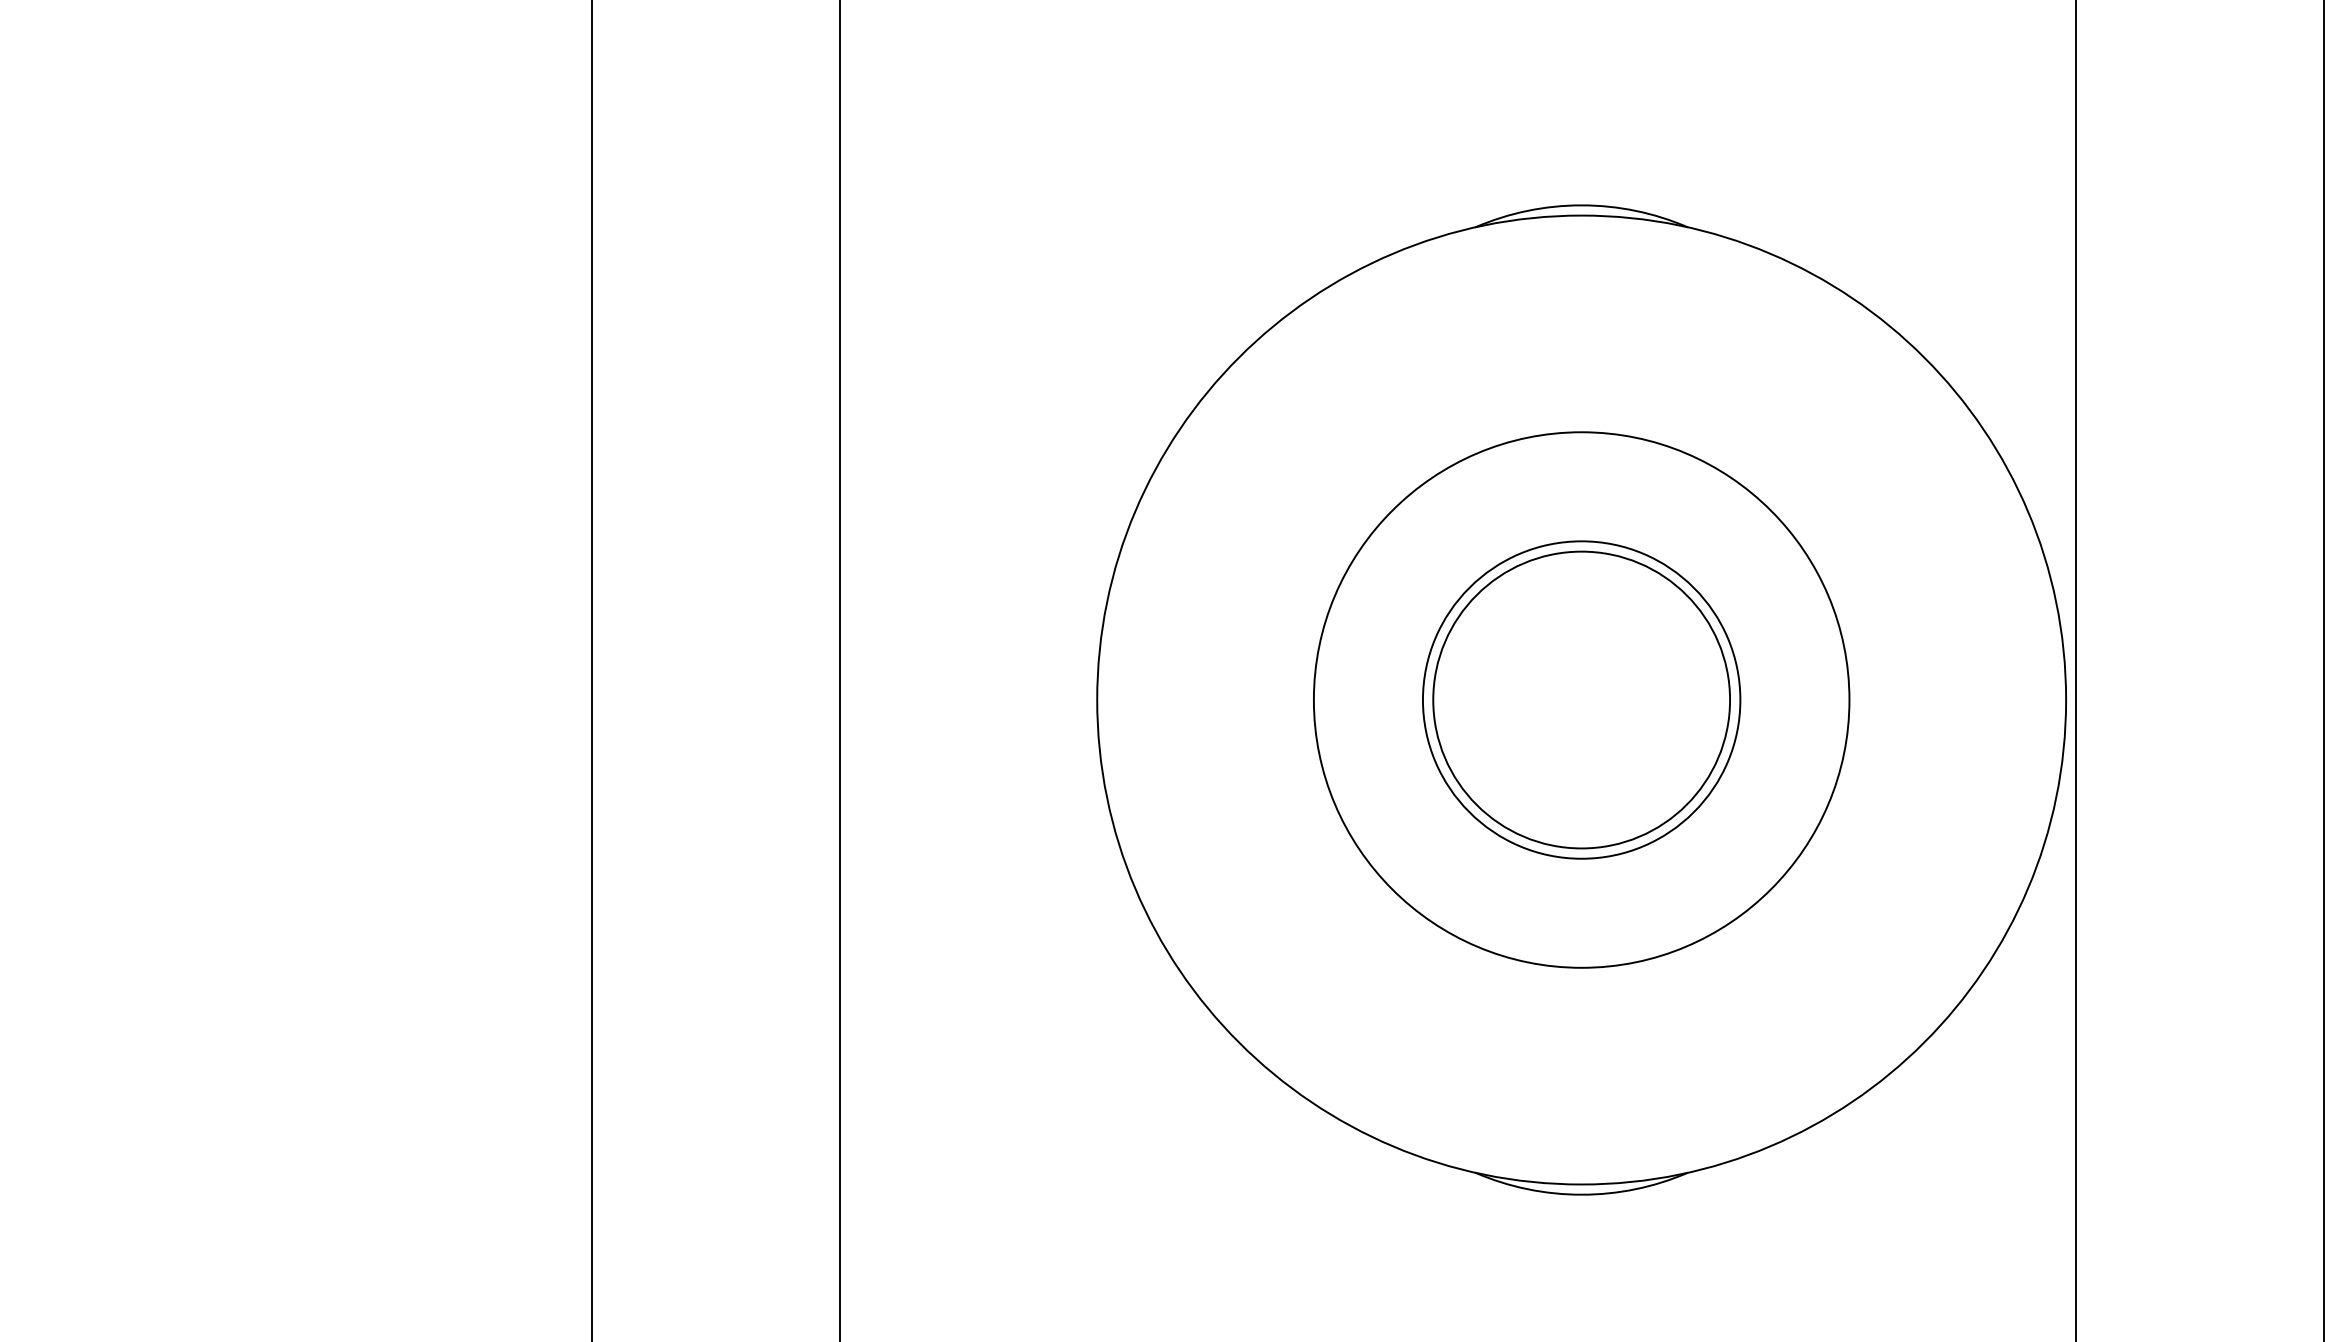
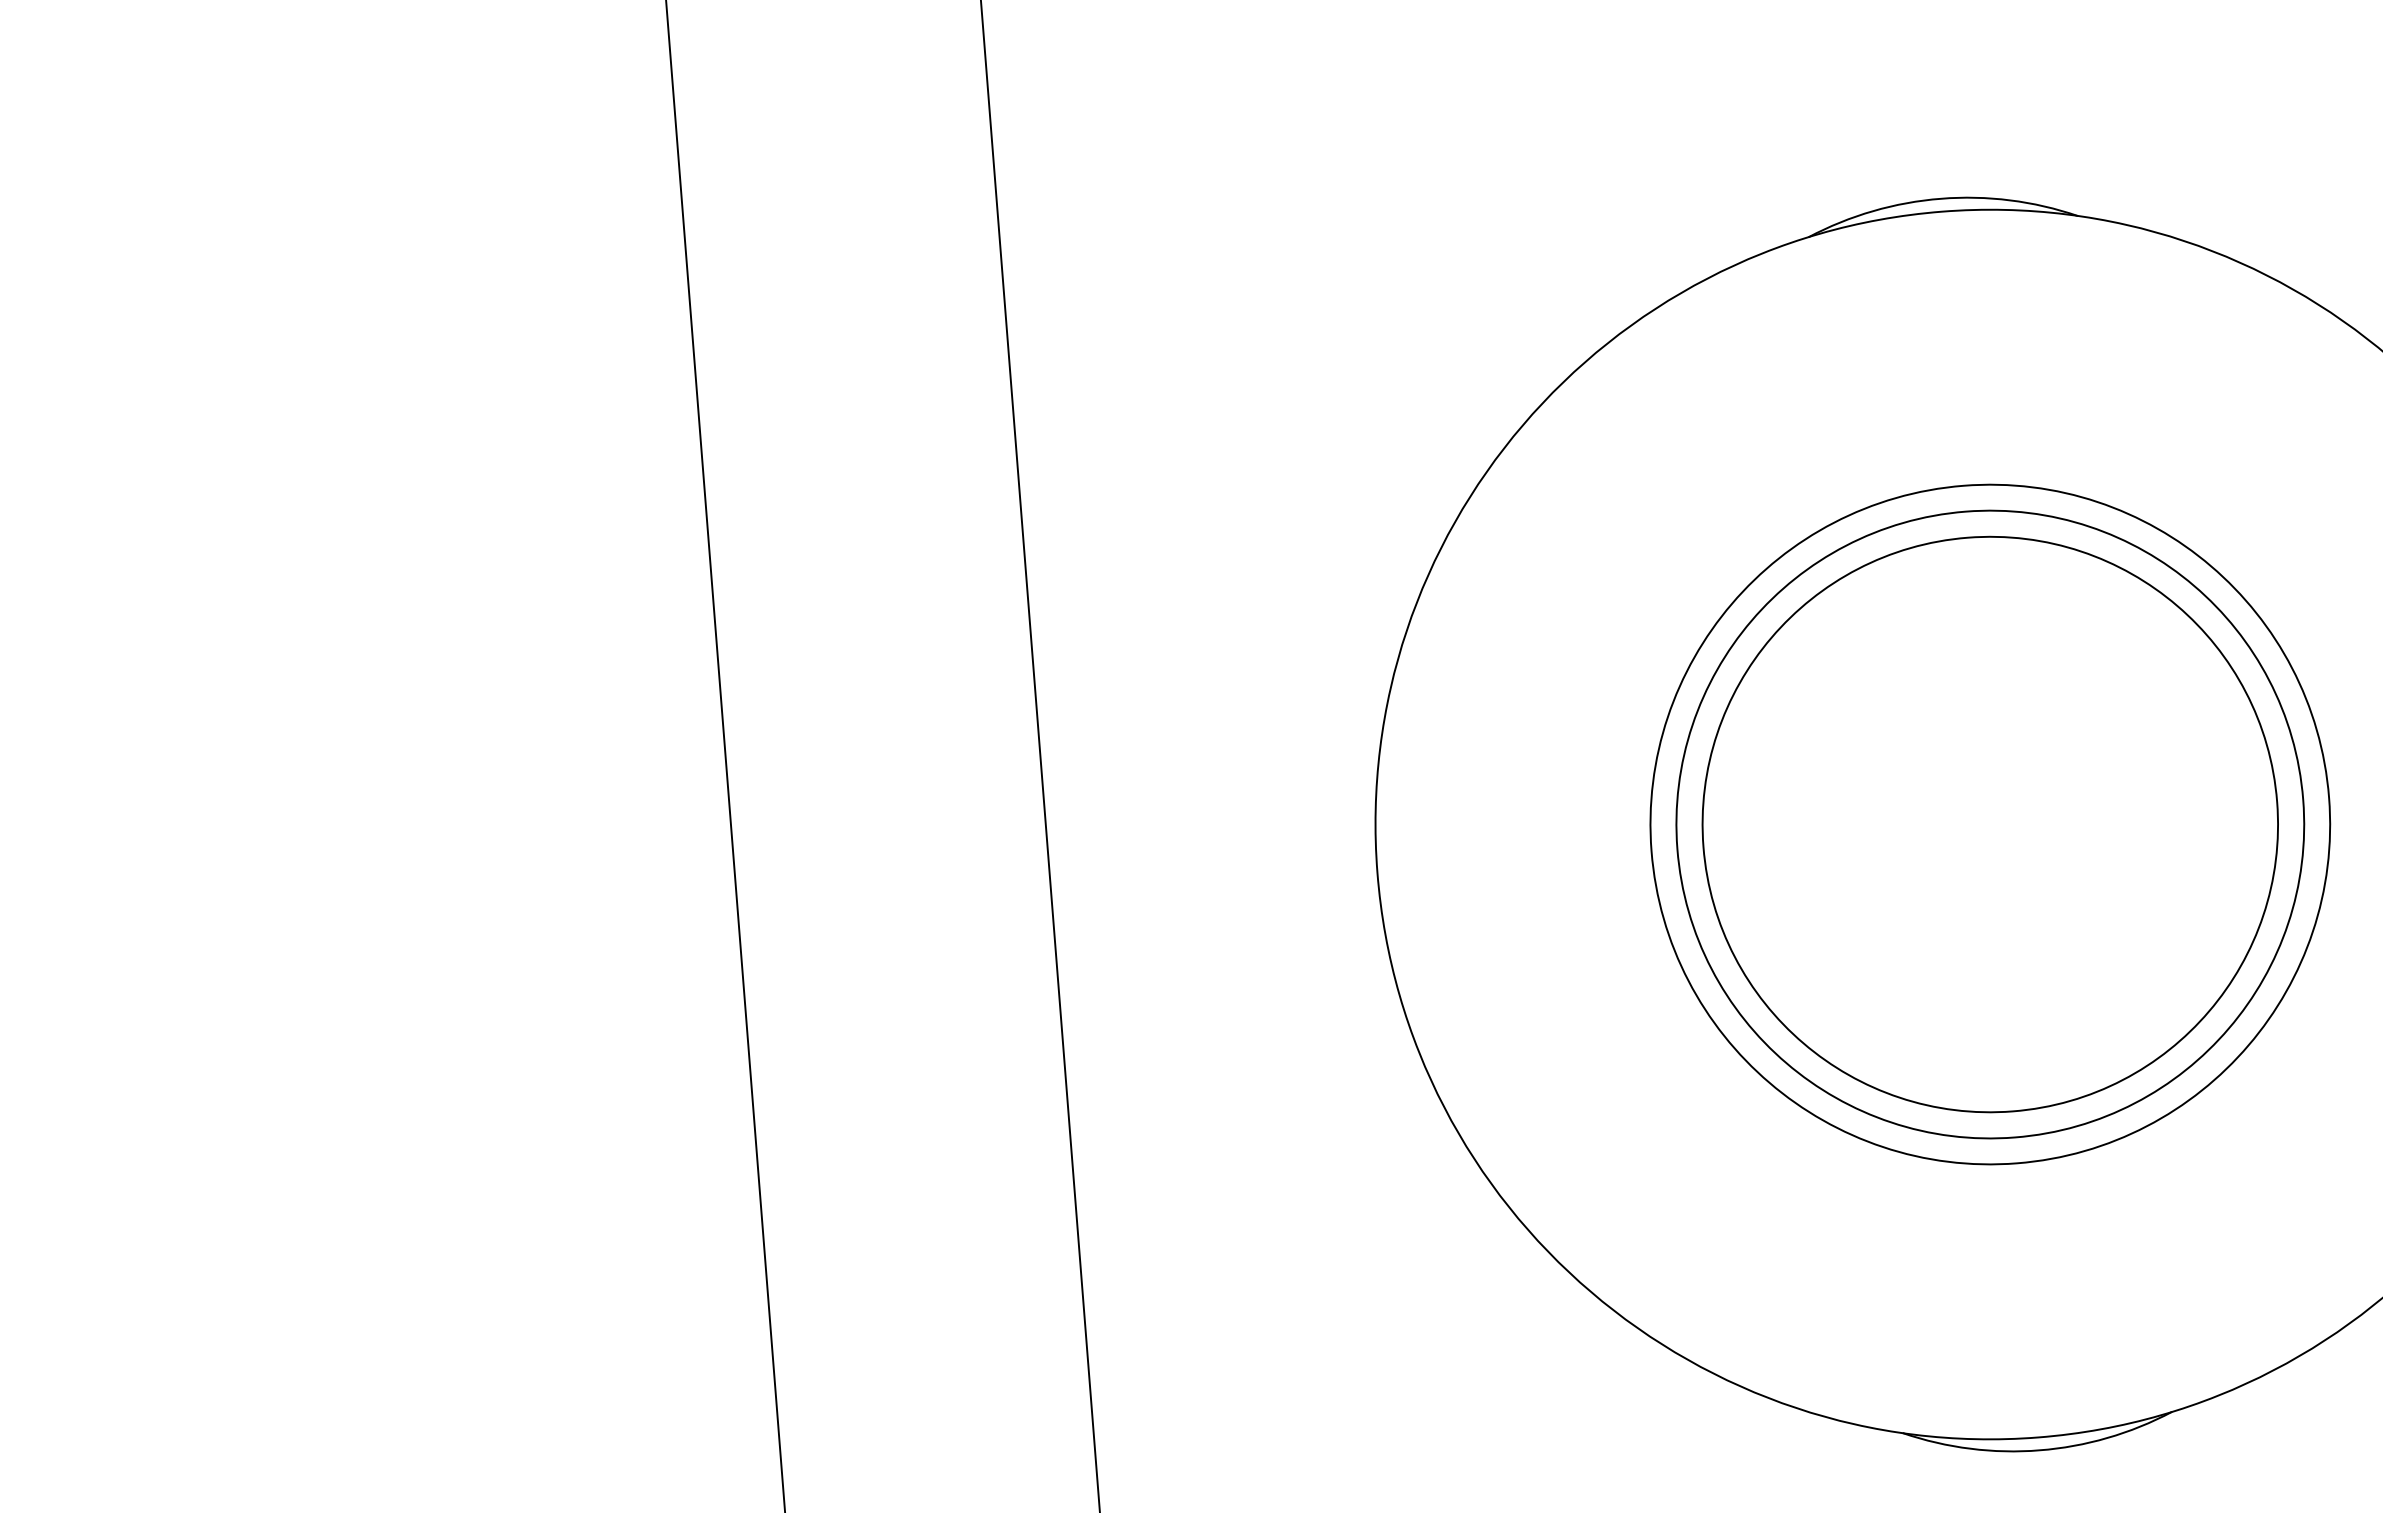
circle: (1581, 699) -> (1990, 823), size x1.43
circle: (1581, 699) -> (1990, 823), size x1.67

